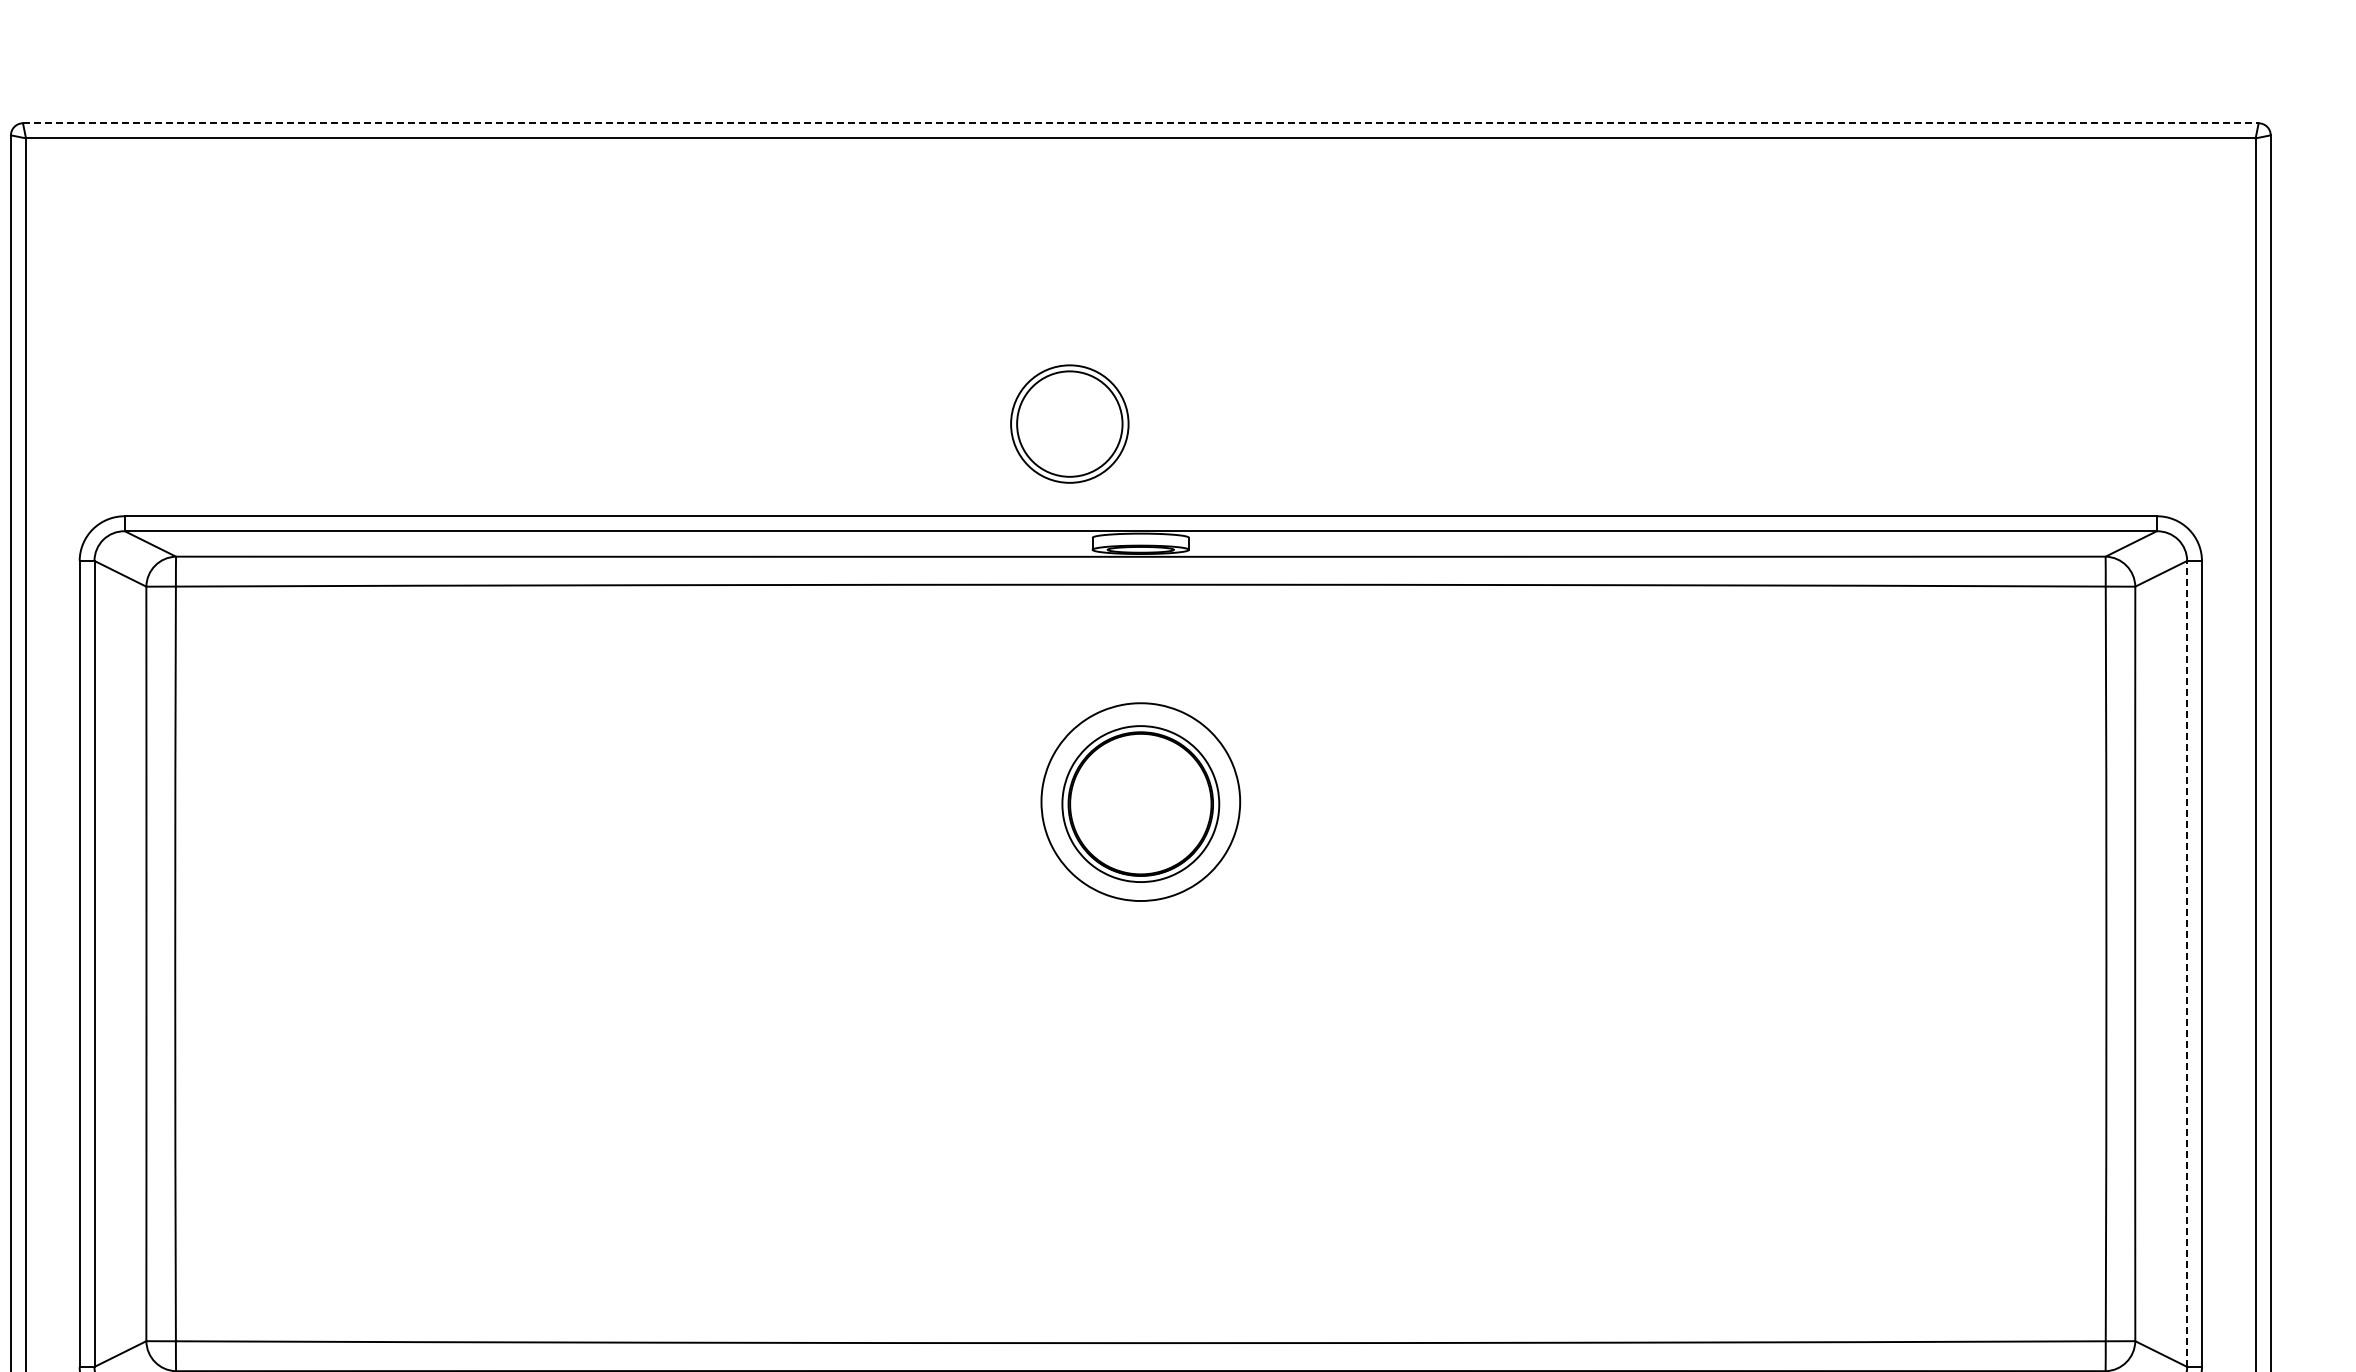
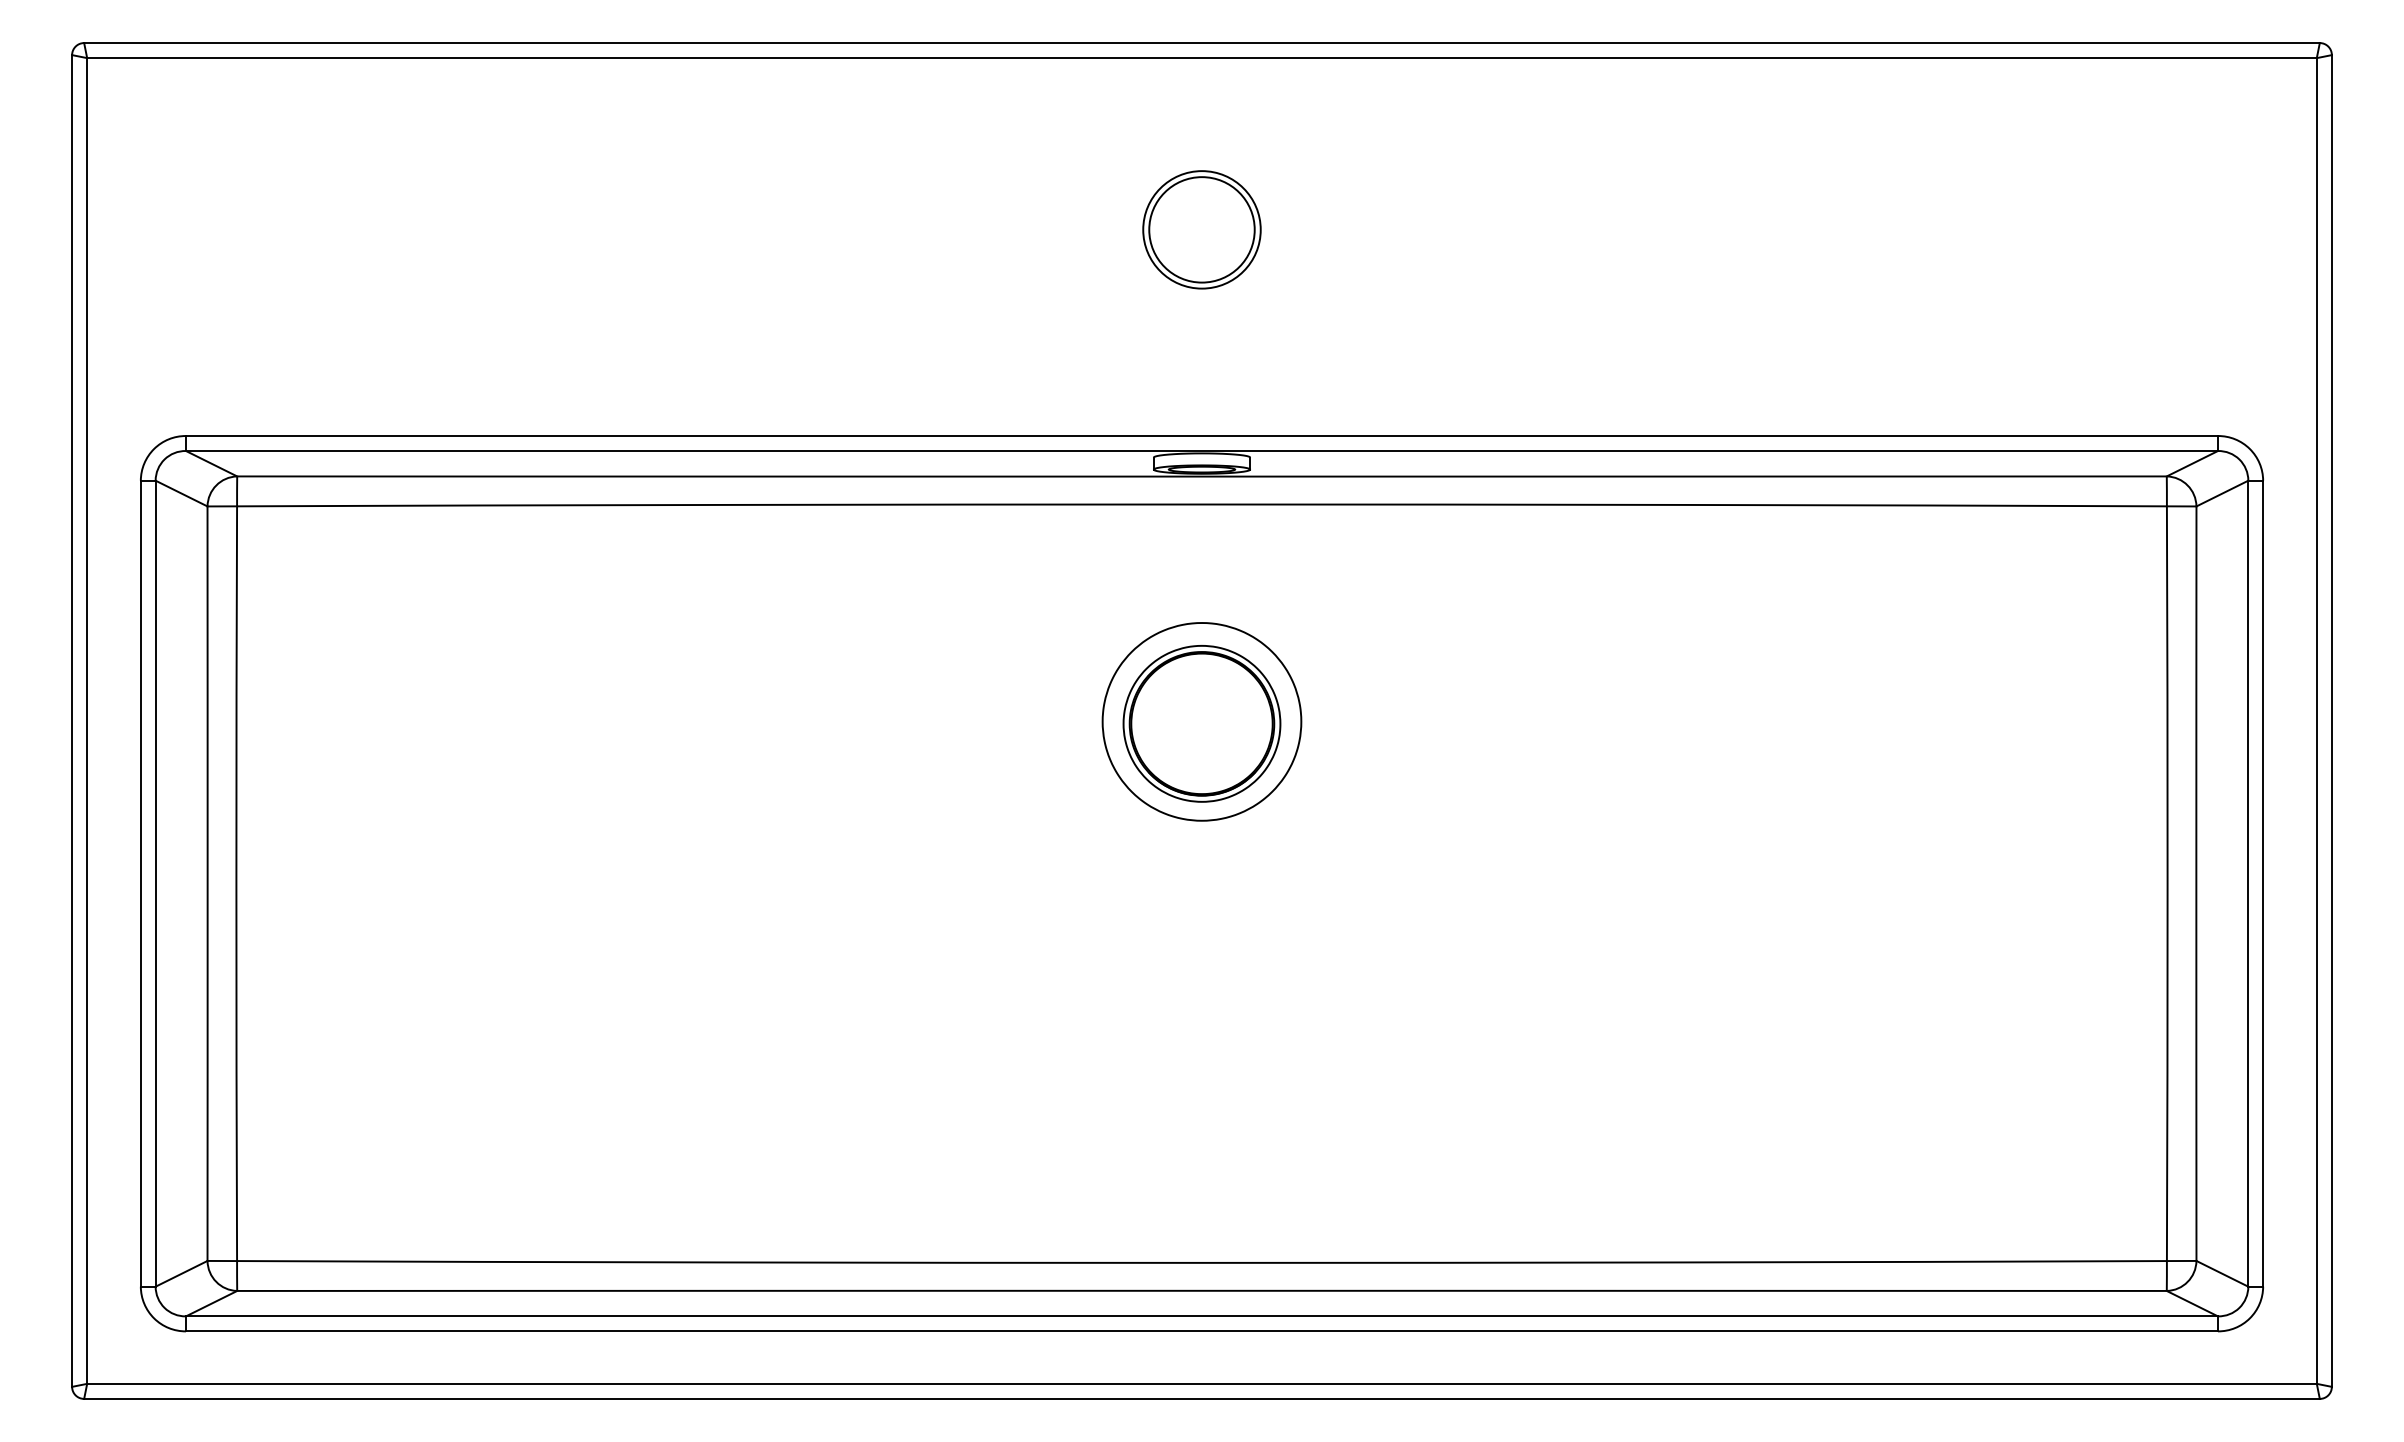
line: (1140, 123) -> (1201, 43), dashed -> solid
part: (1069, 423) -> (1201, 229), moved
line: (2187, 963) -> (2248, 883), dashed -> solid

